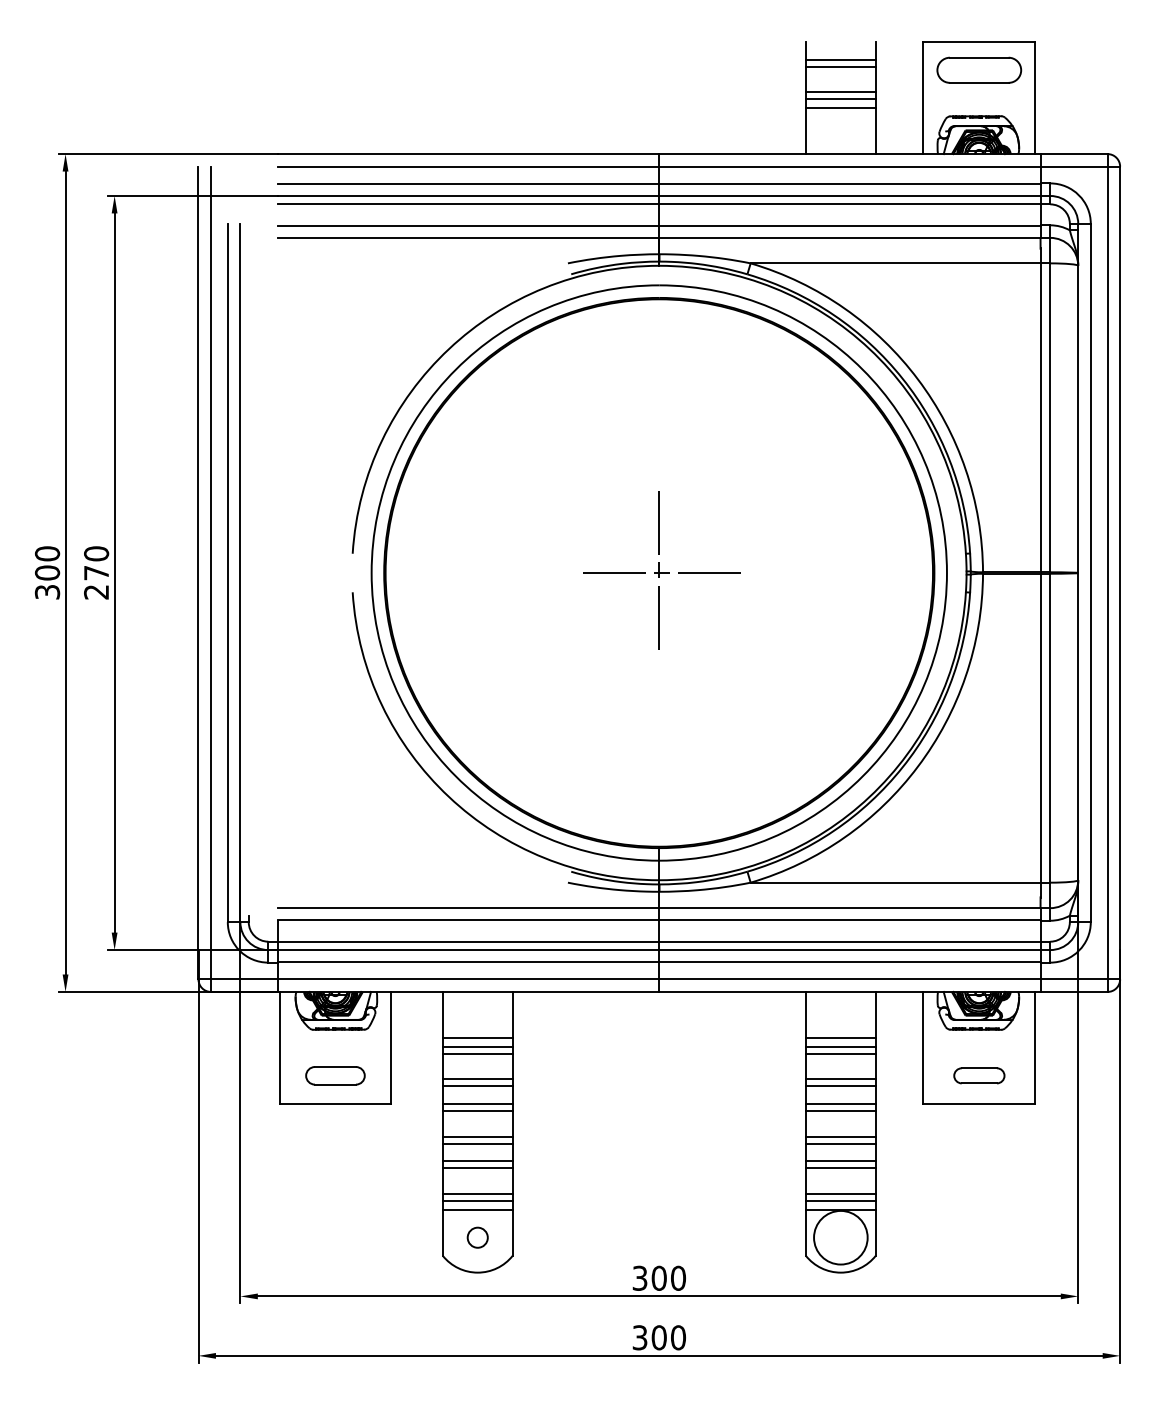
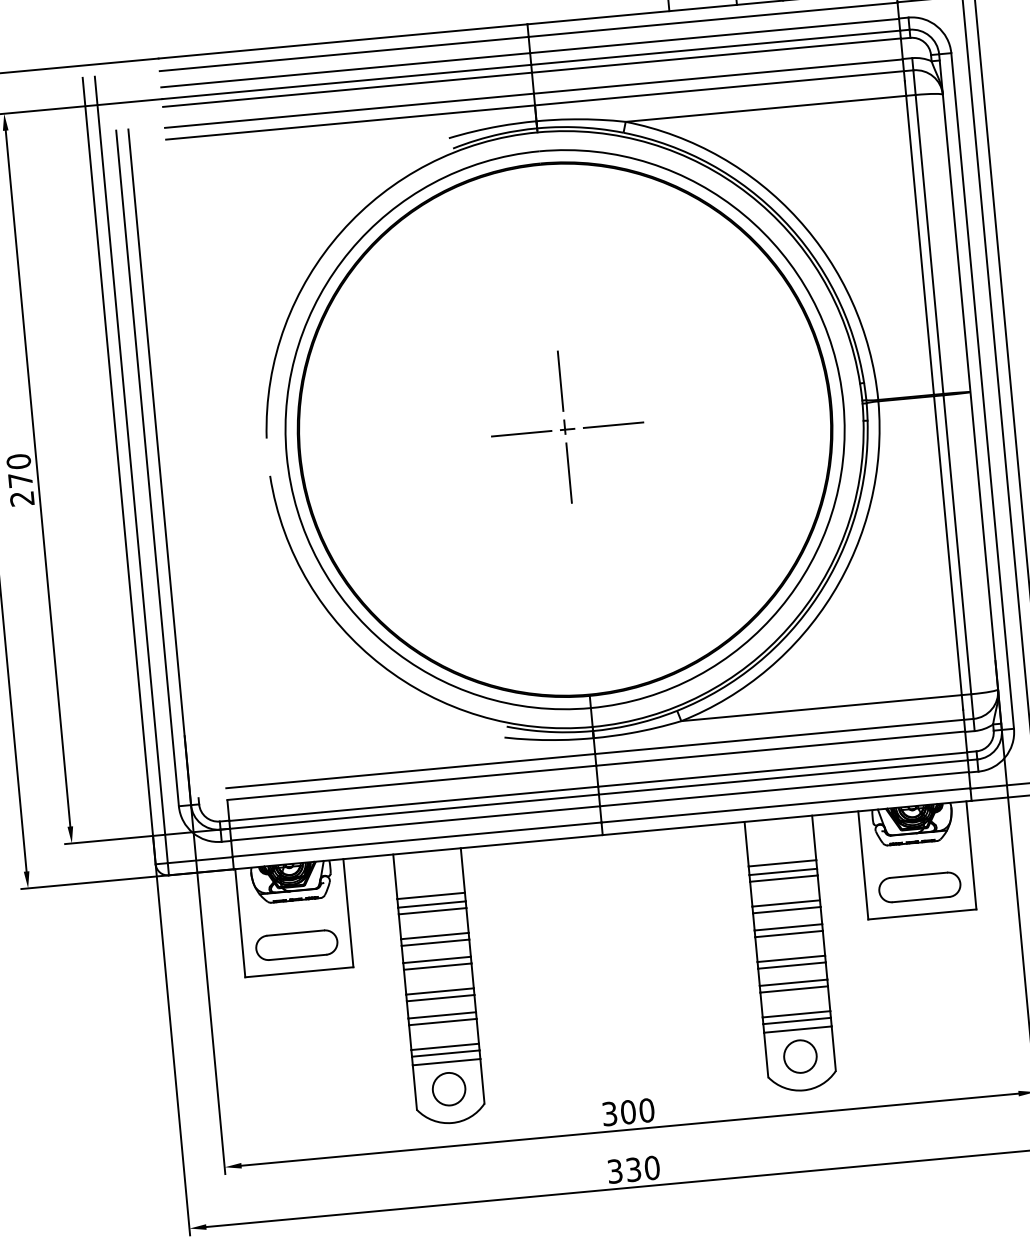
part: (335, 1075) -> (296, 944), size x1.43
part: (979, 1075) -> (920, 887), size x1.67
circle: (477, 1237) -> (448, 1089), size x1.67
circle: (840, 1237) -> (800, 1056), size x0.62
text: (658, 1337) -> (632, 1169), 300 -> 330

